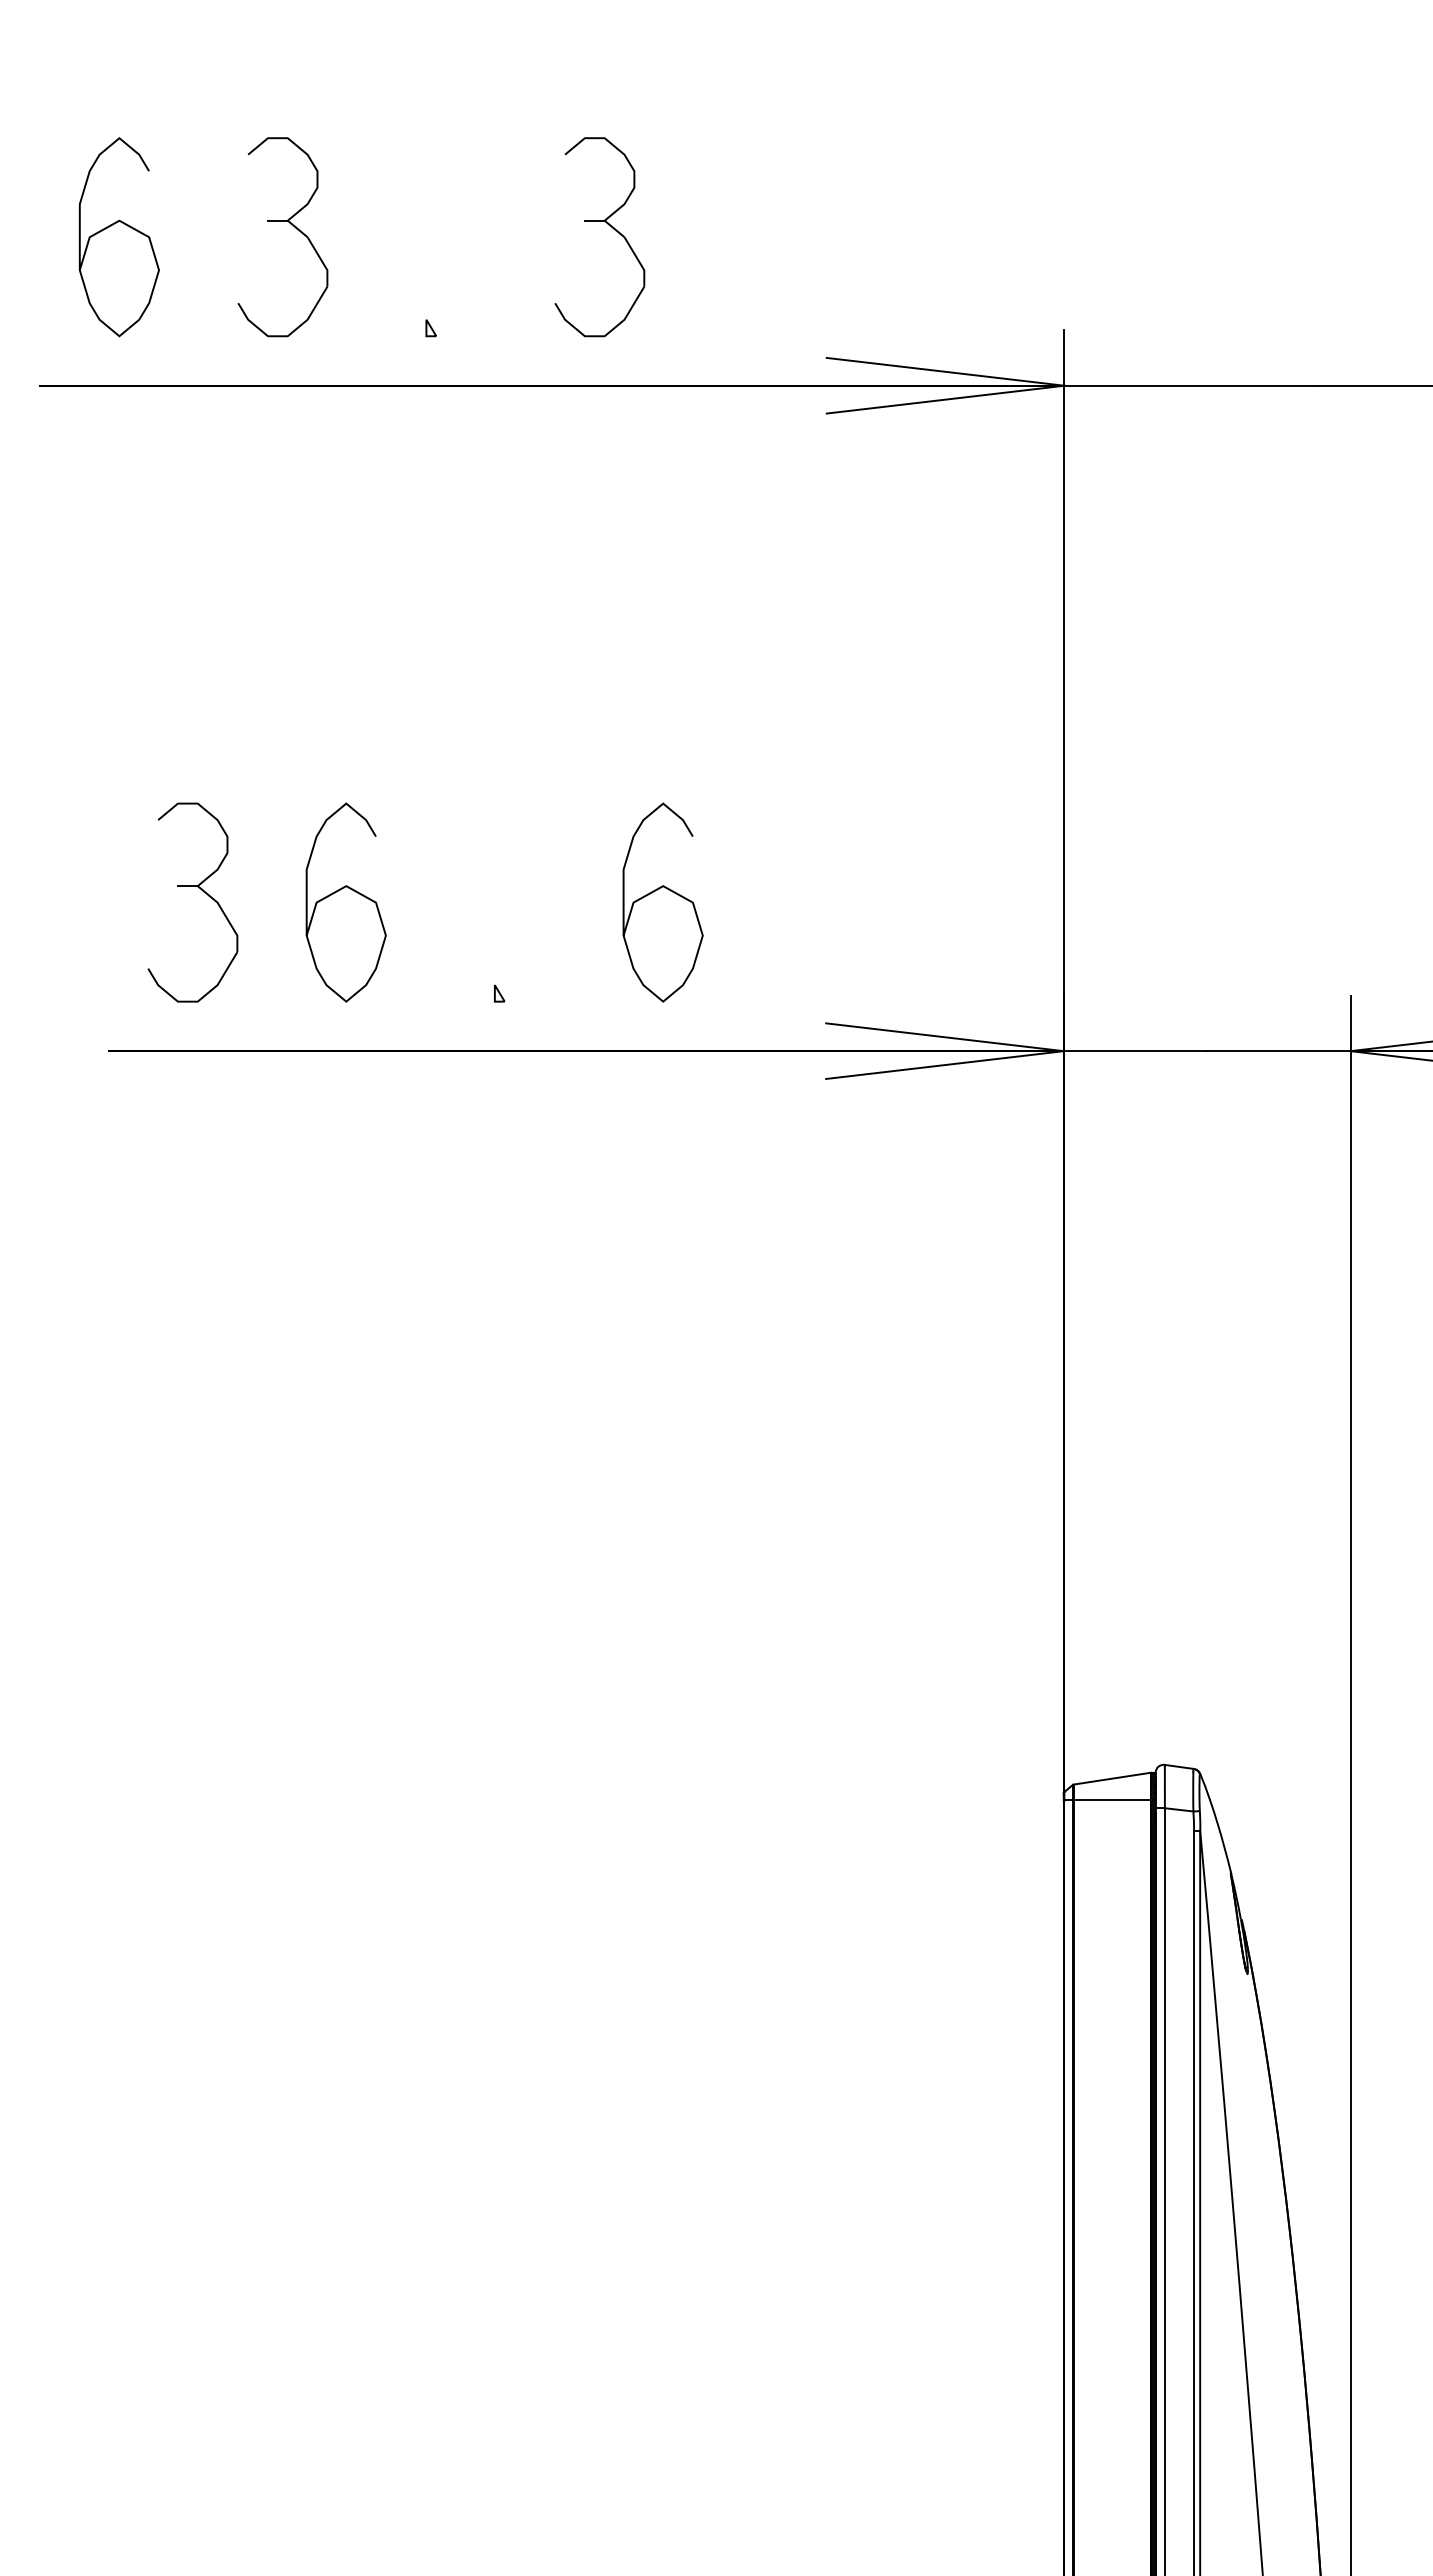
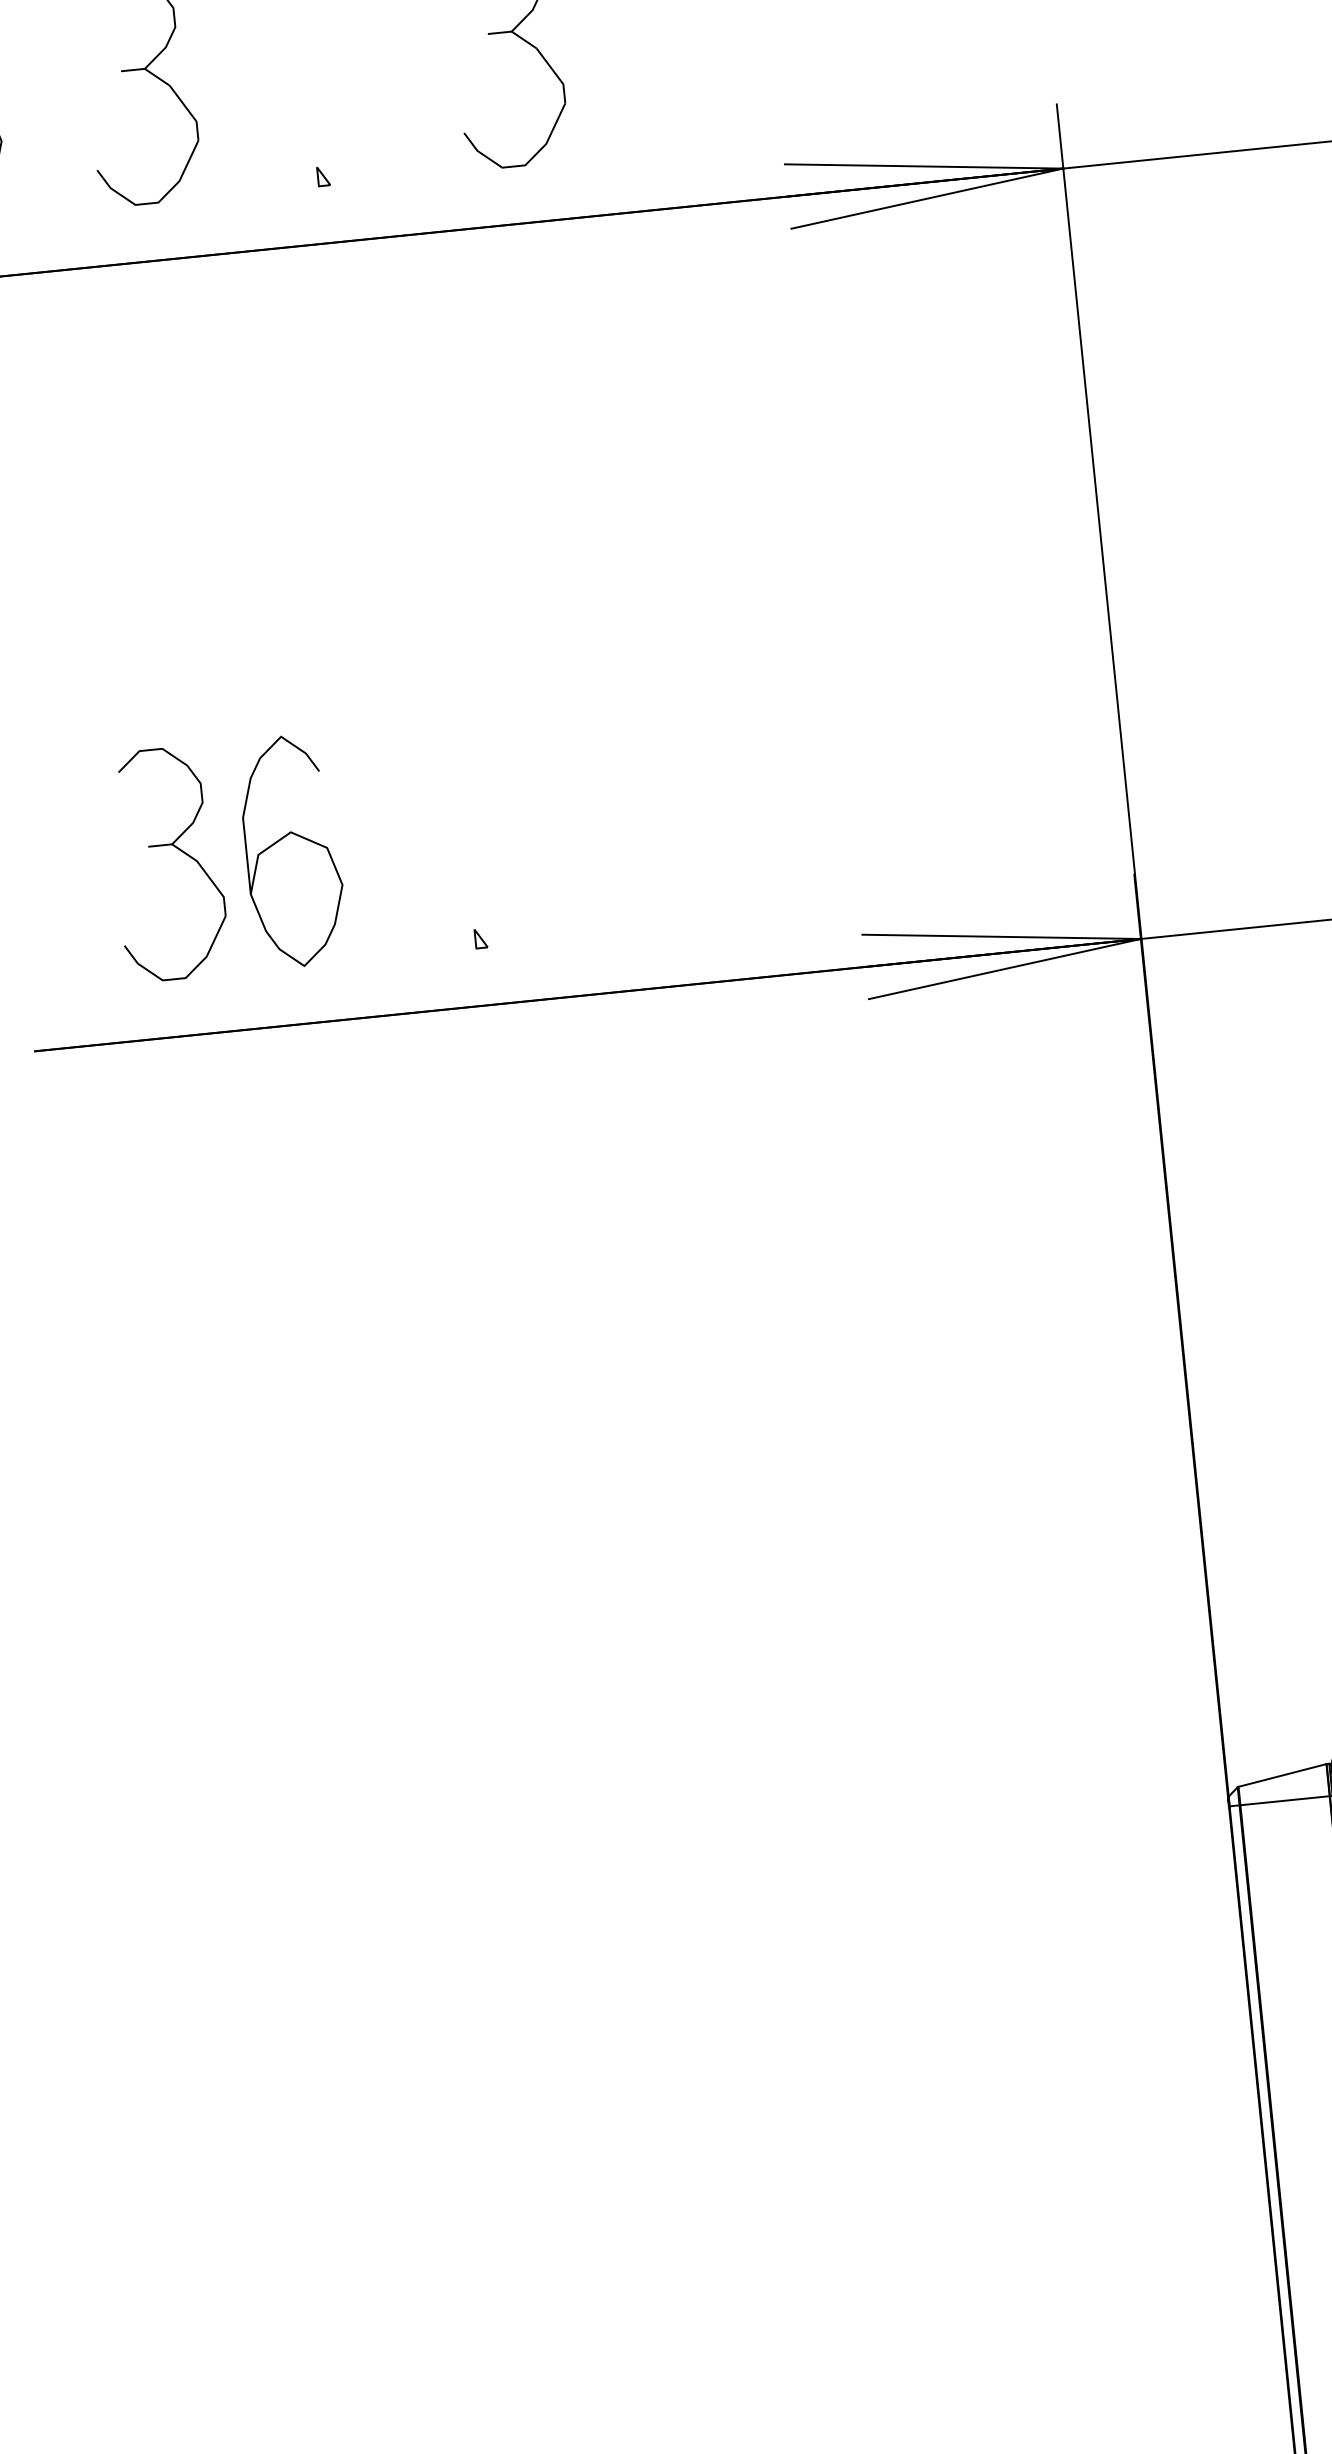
curve: (657, 890) -> (651, 800), removed
part: (202, 891) -> (178, 850), moved

